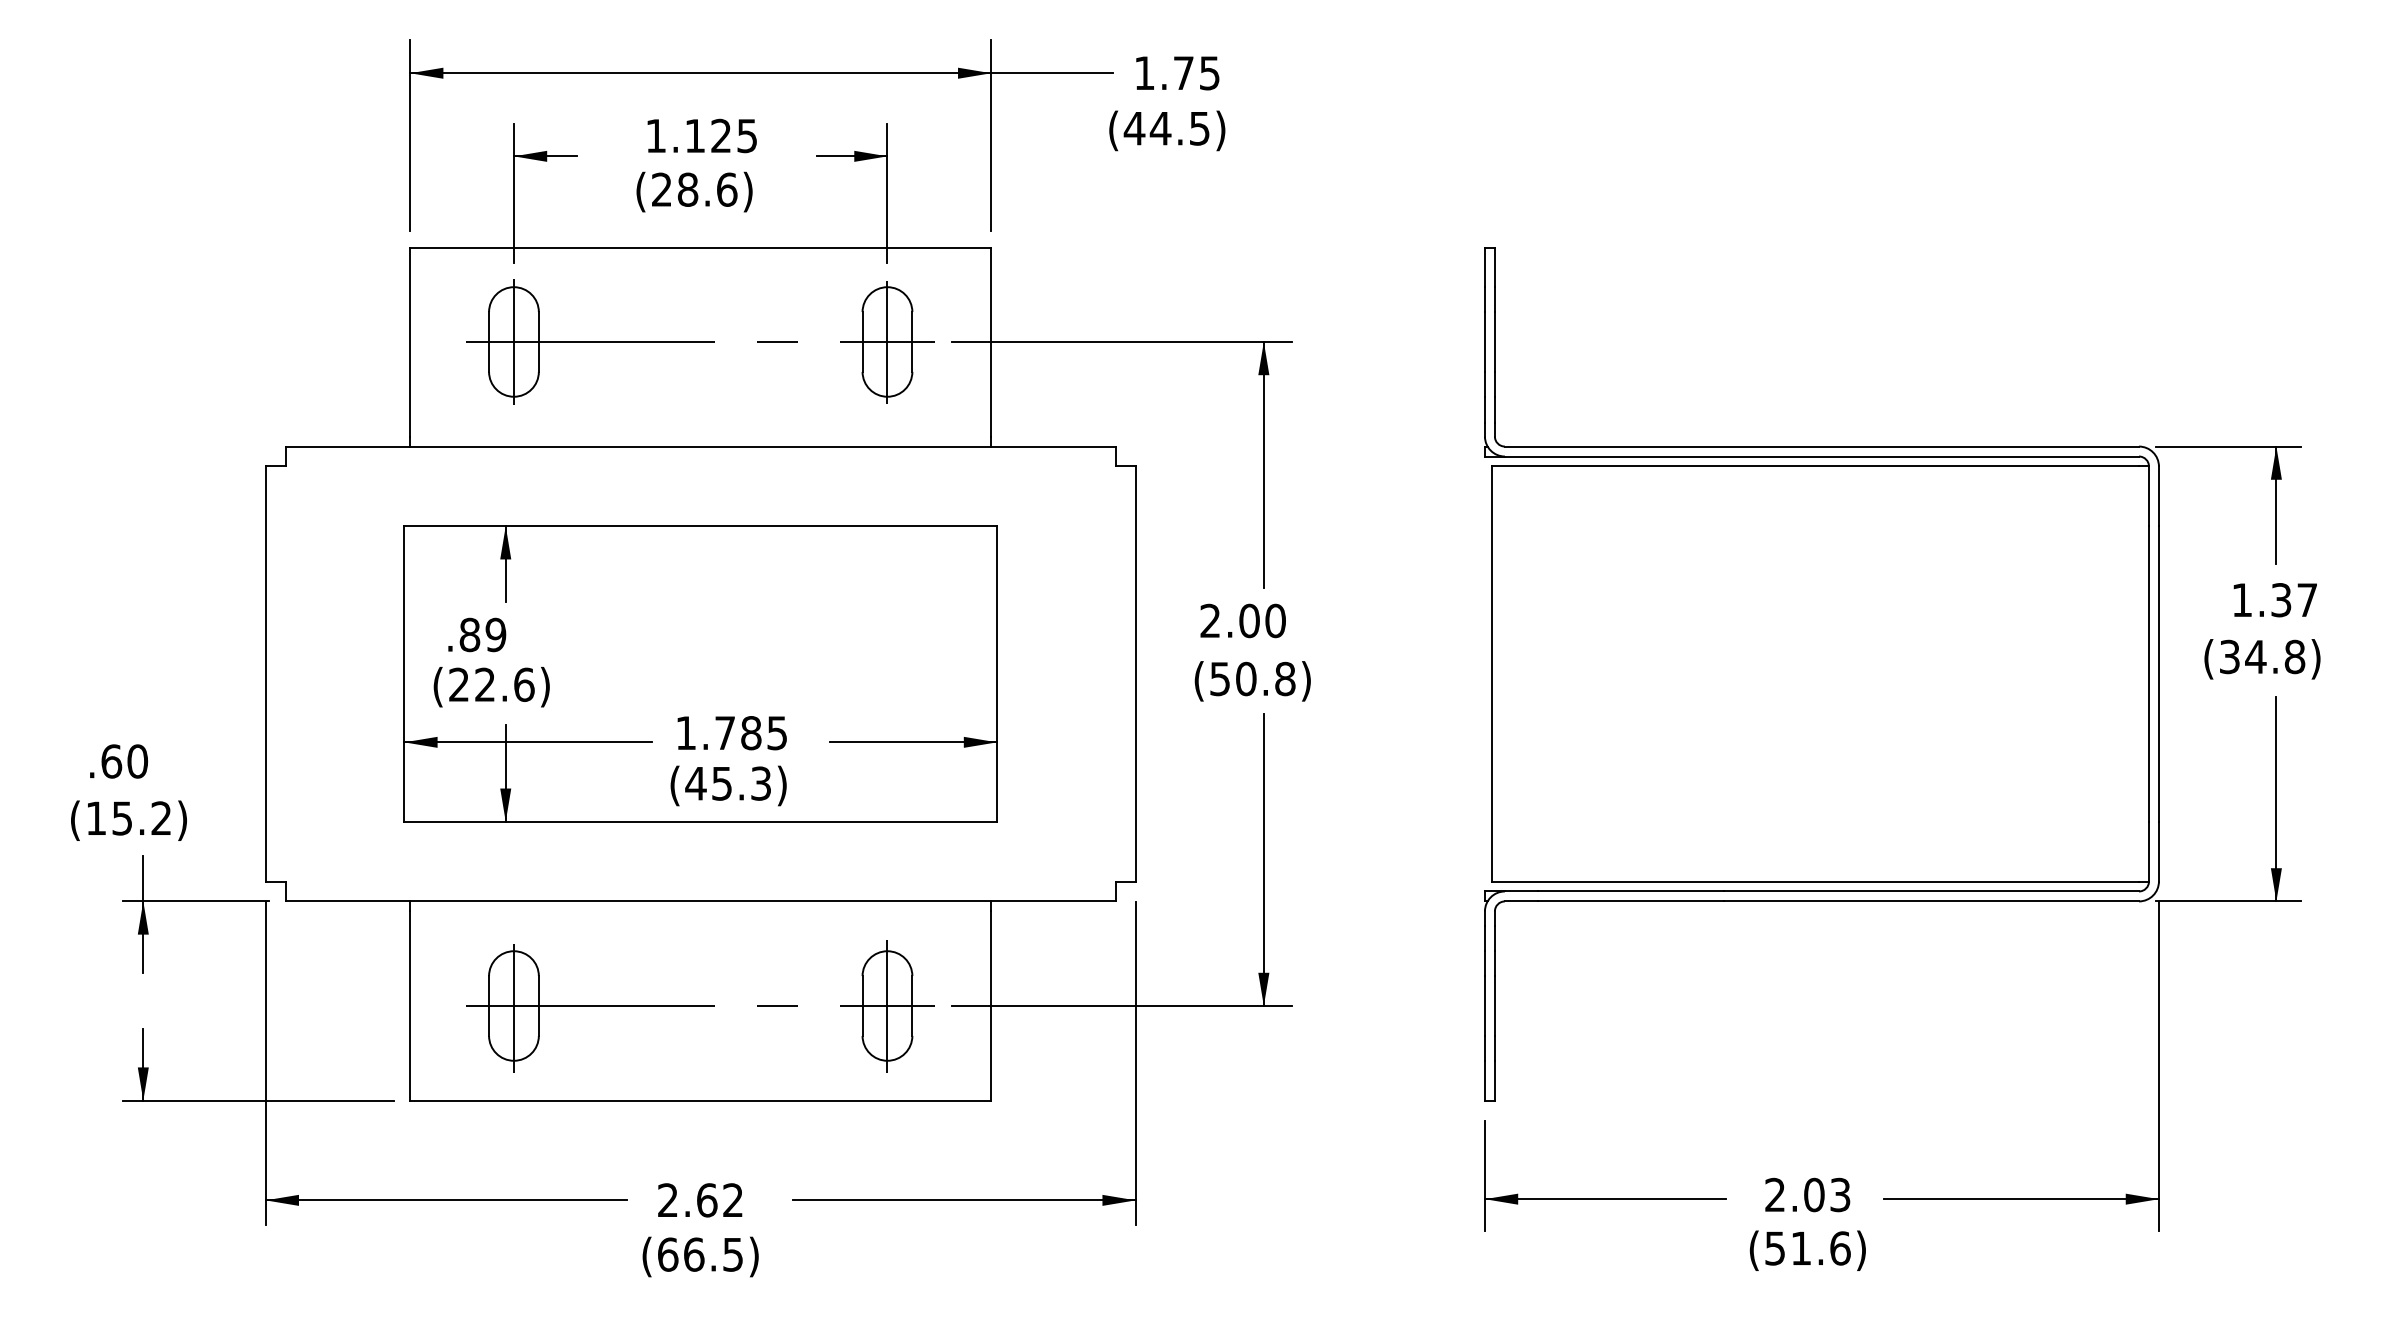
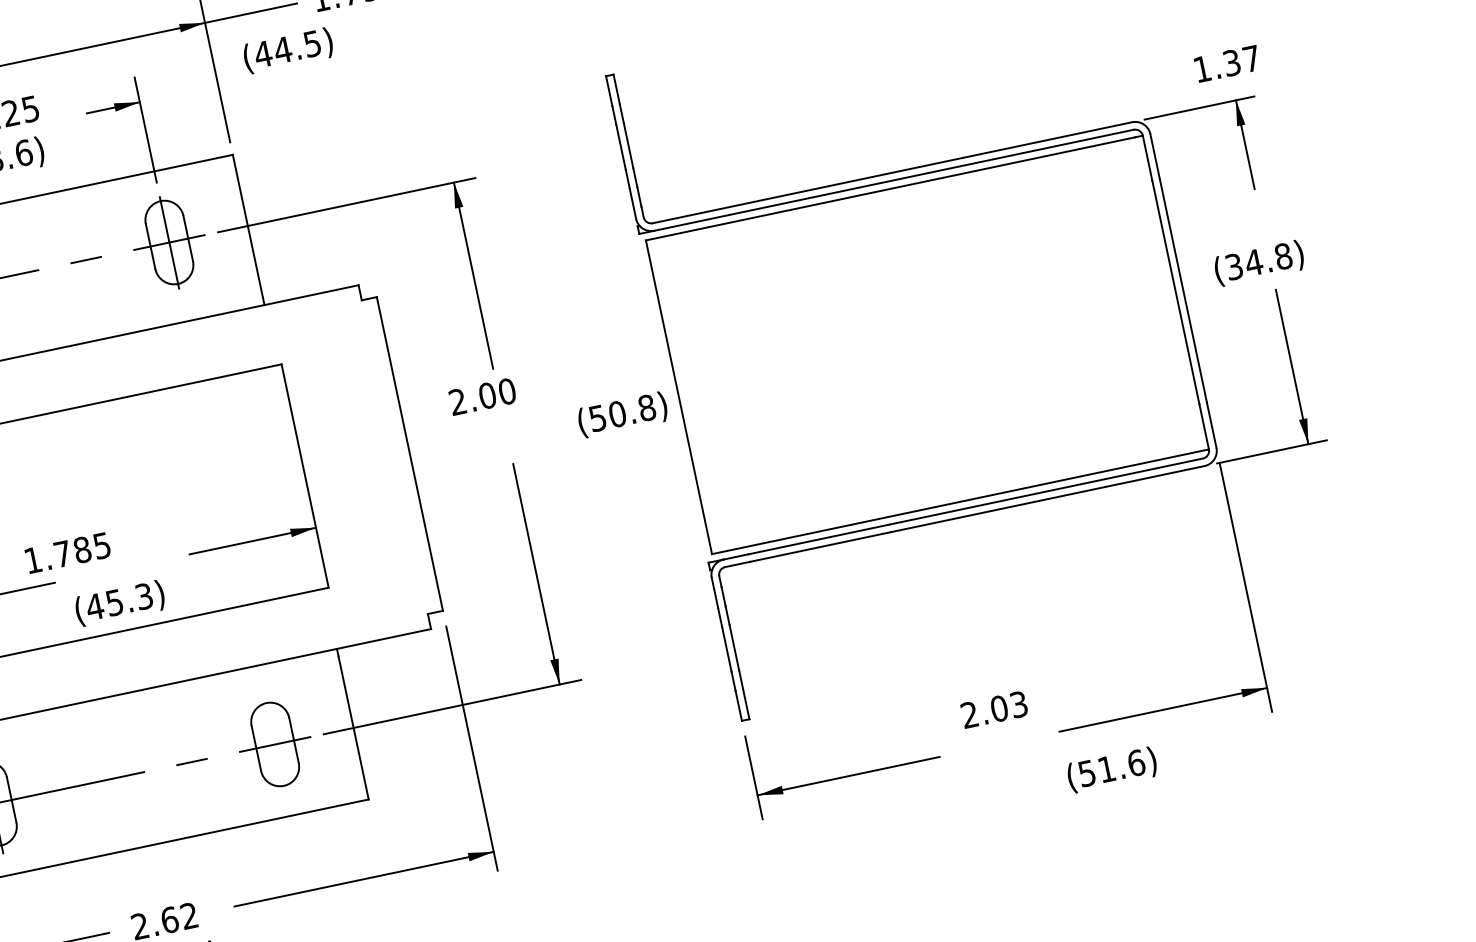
text: (1167, 130) -> (288, 50), moved
text: (2274, 600) -> (1226, 64), moved
text: (1252, 681) -> (622, 415), moved
text: (731, 733) -> (67, 553), moved
line: (887, 1006) -> (275, 744), removed
text: (1807, 1194) -> (994, 709), moved
text: (1807, 1250) -> (1111, 769), moved

